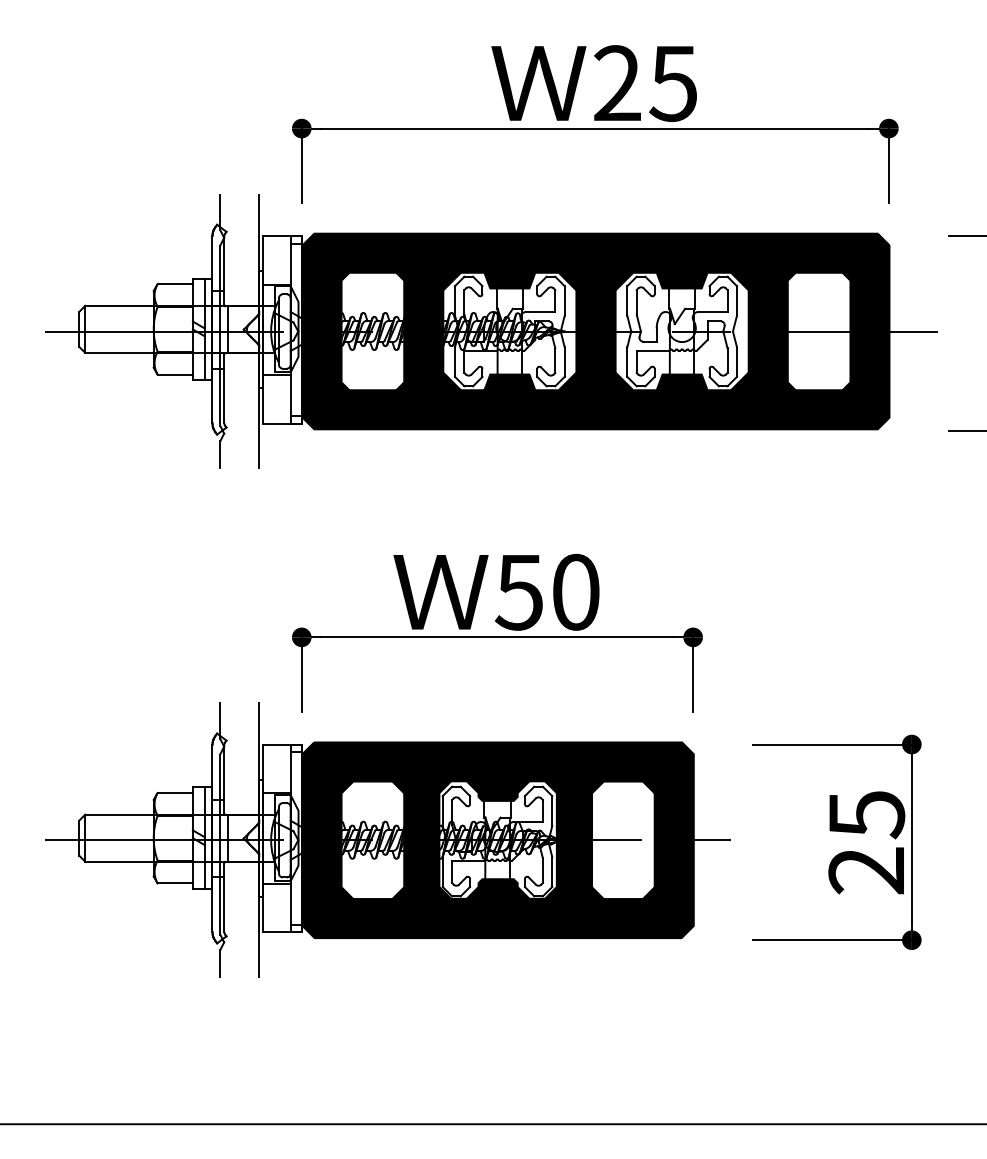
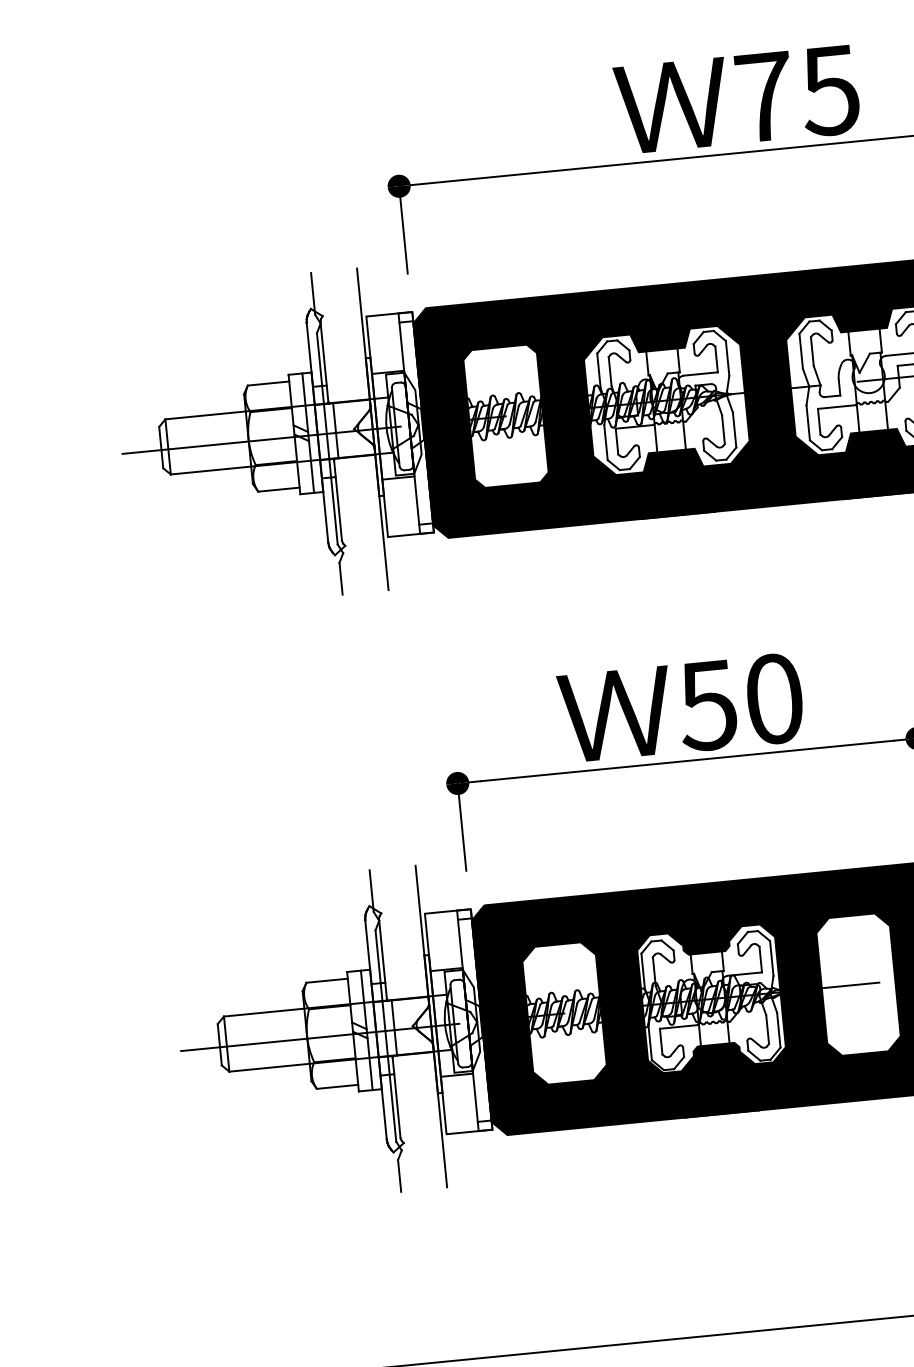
text: (617, 82) -> (764, 95), 25 -> 75

